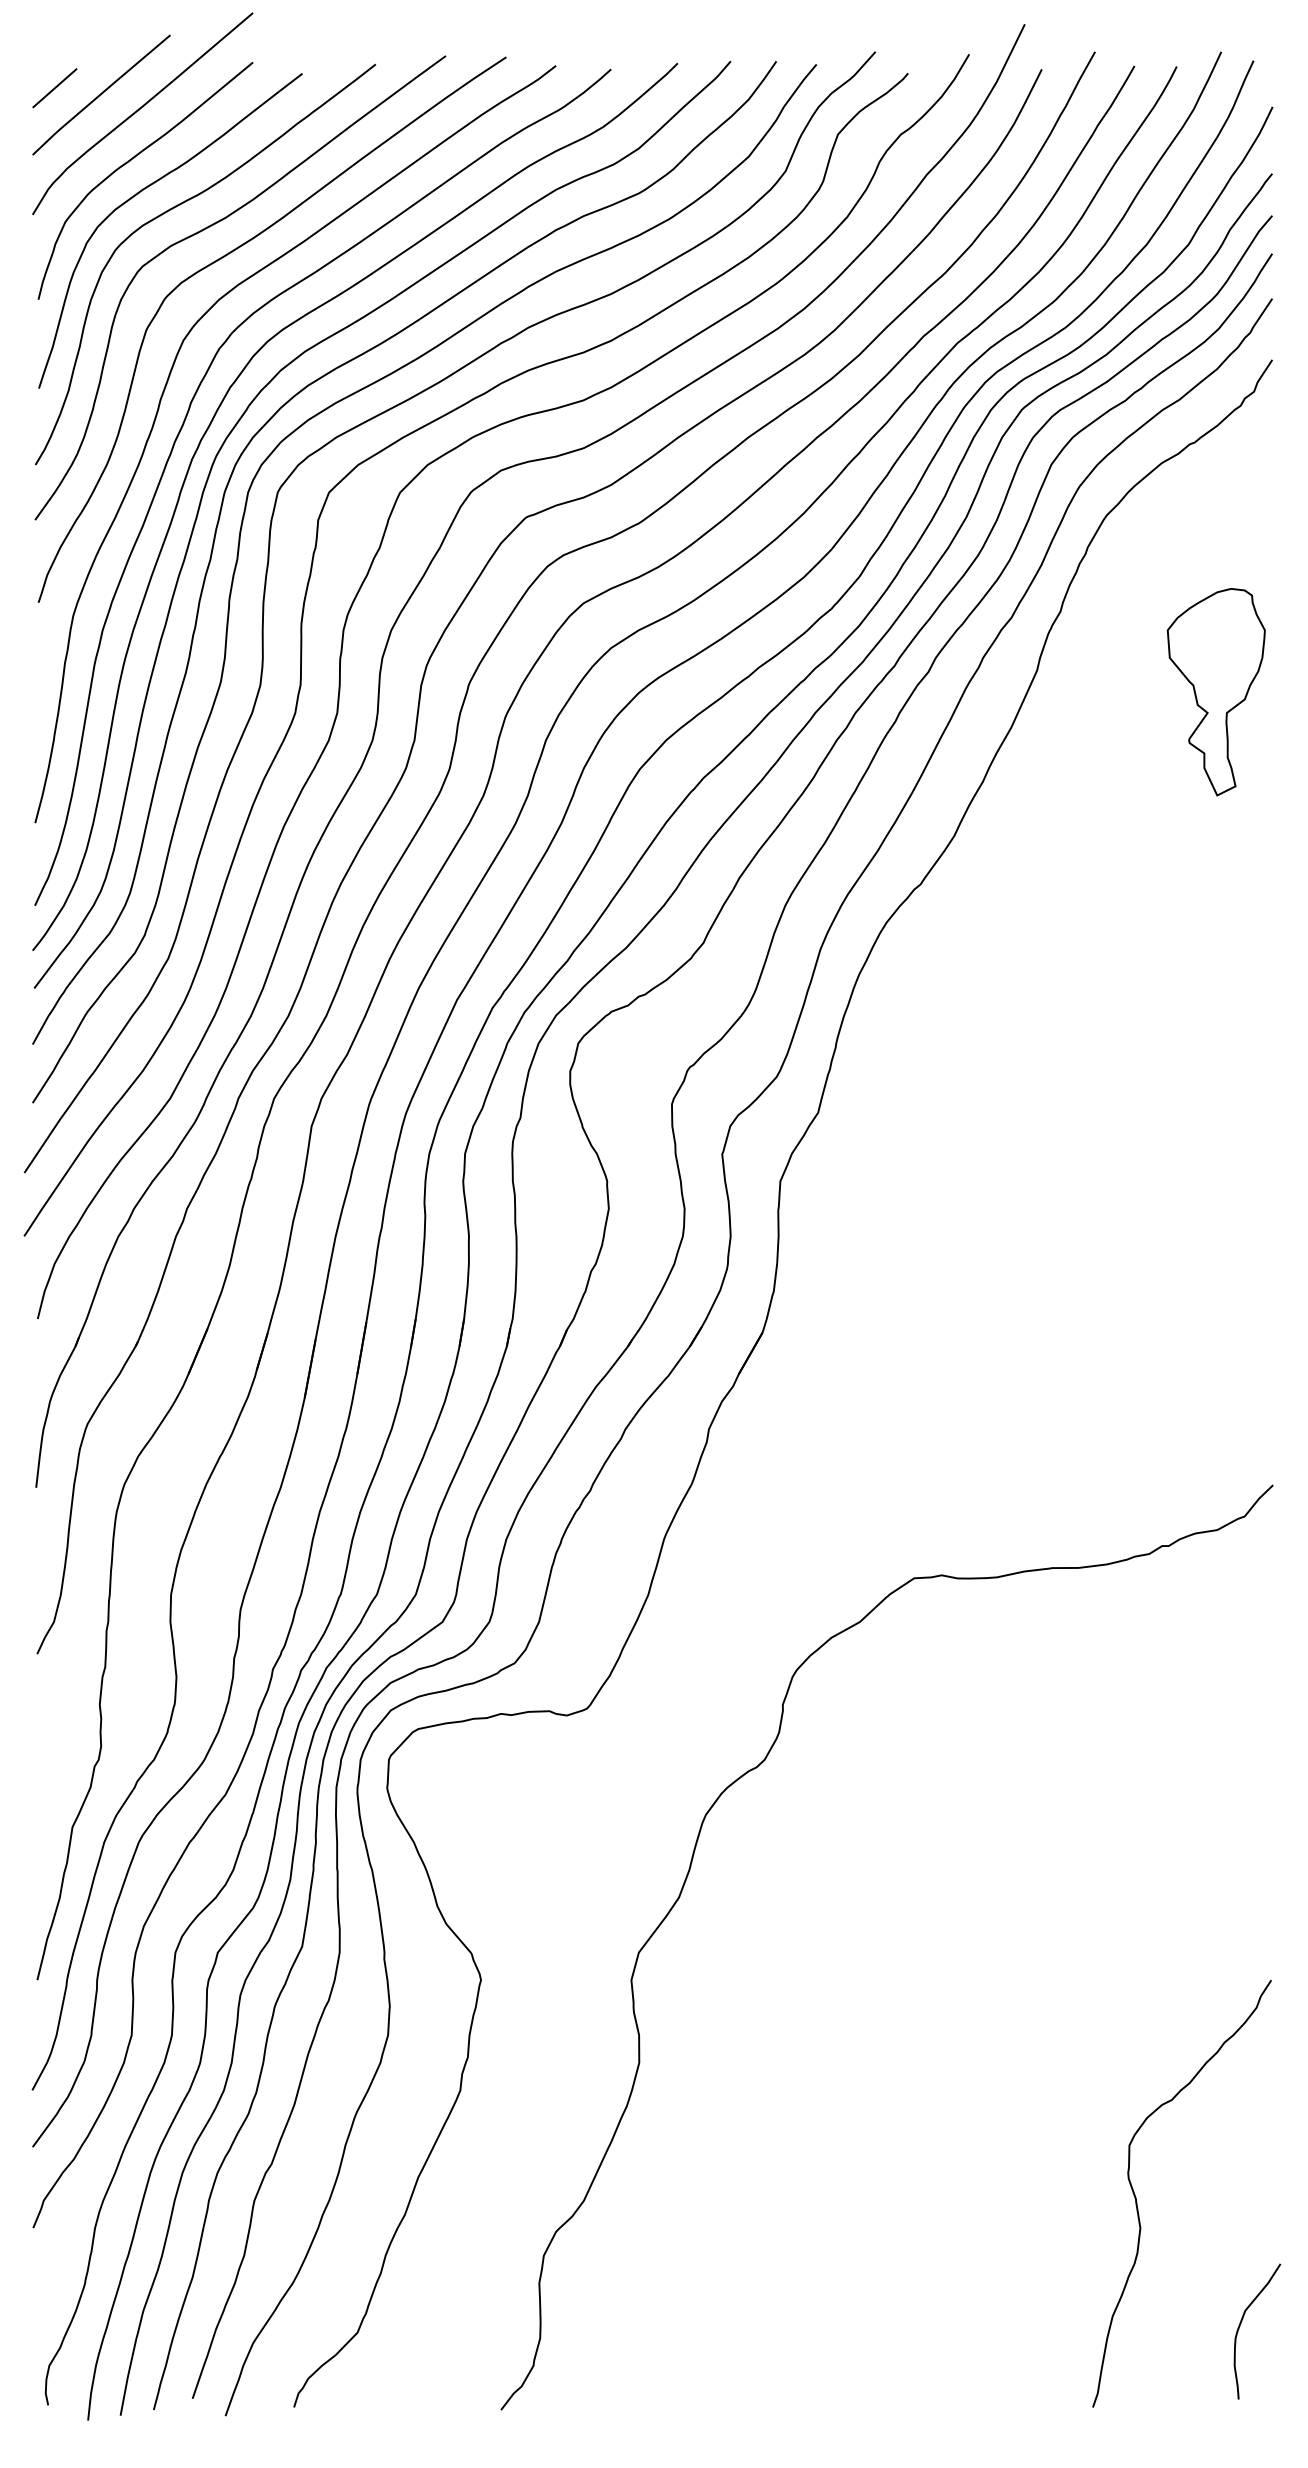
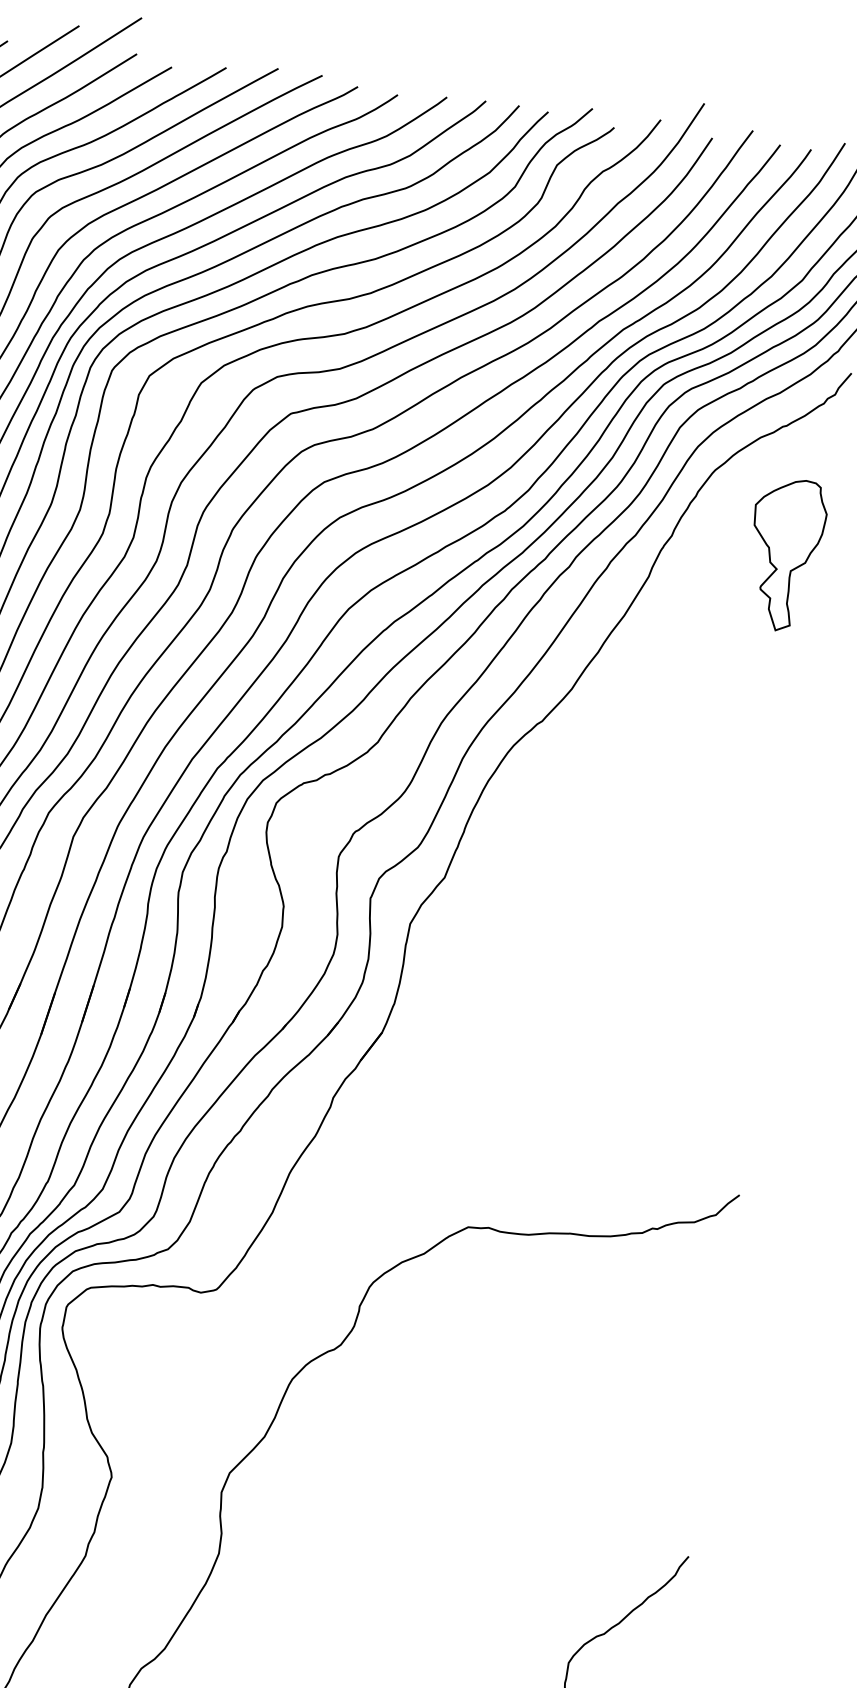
part: (1215, 692) -> (784, 554), moved

